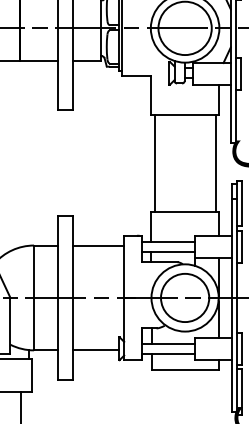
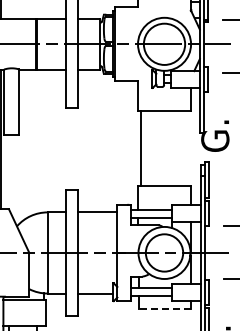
line: (216, 162) -> (188, 148), removed
line: (185, 369) -> (164, 308), solid -> dashed

